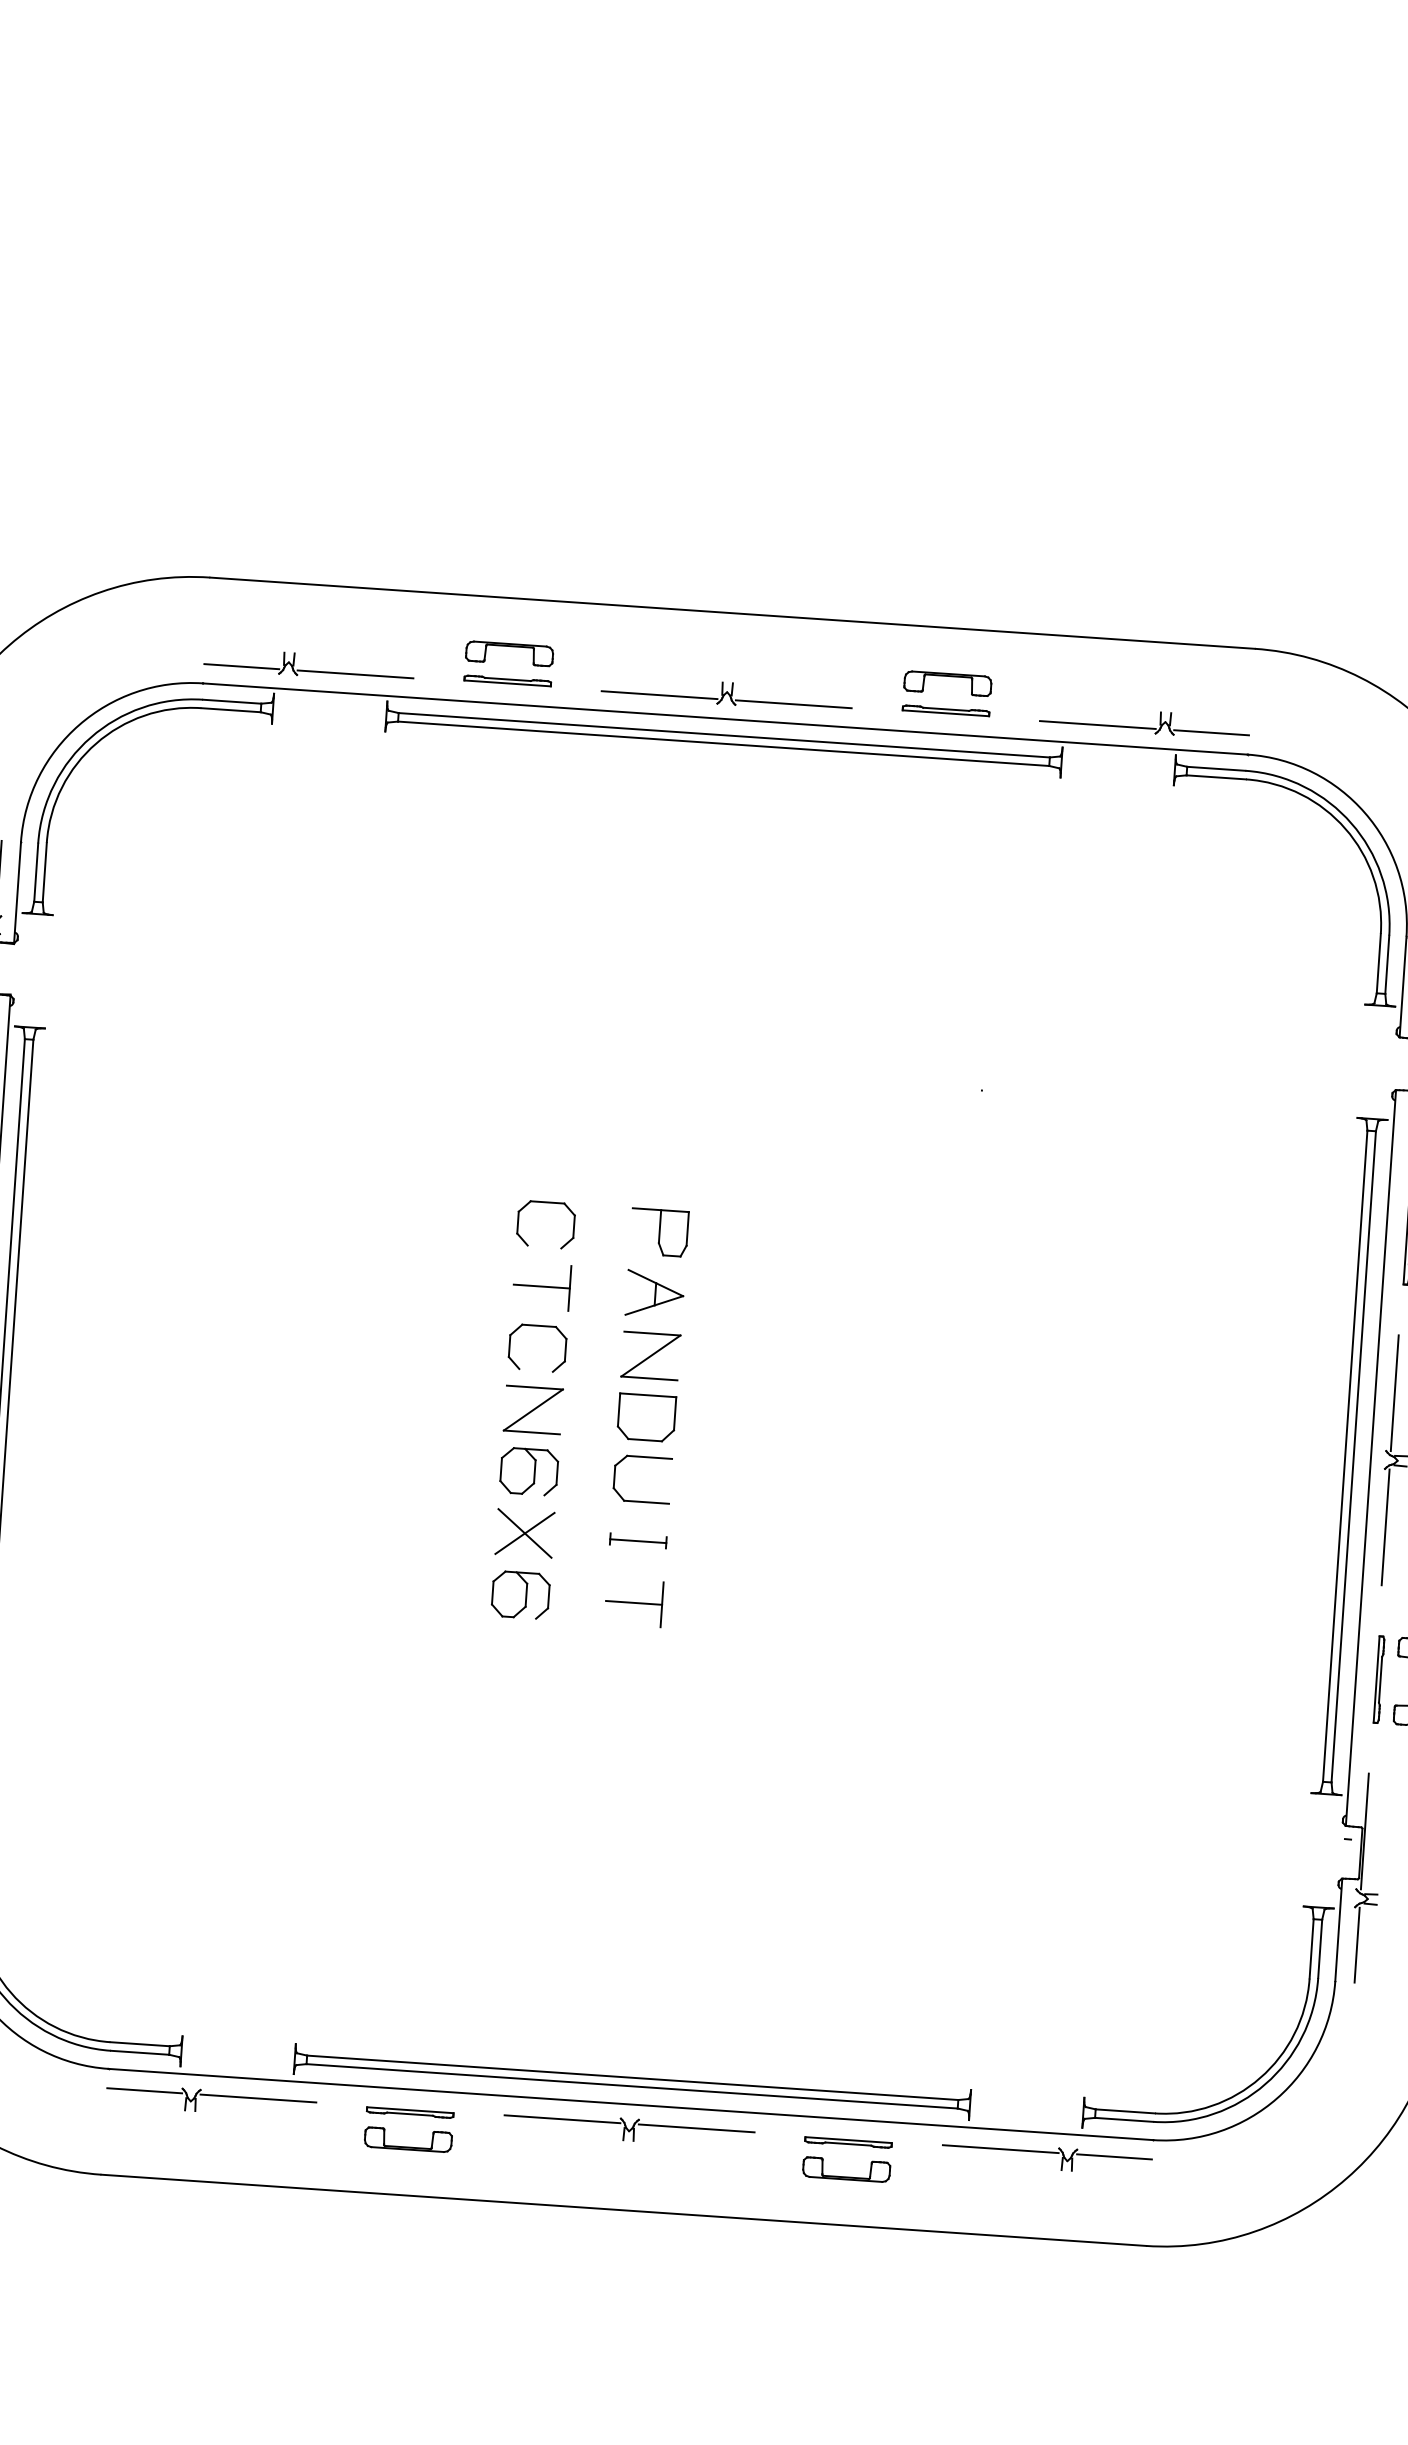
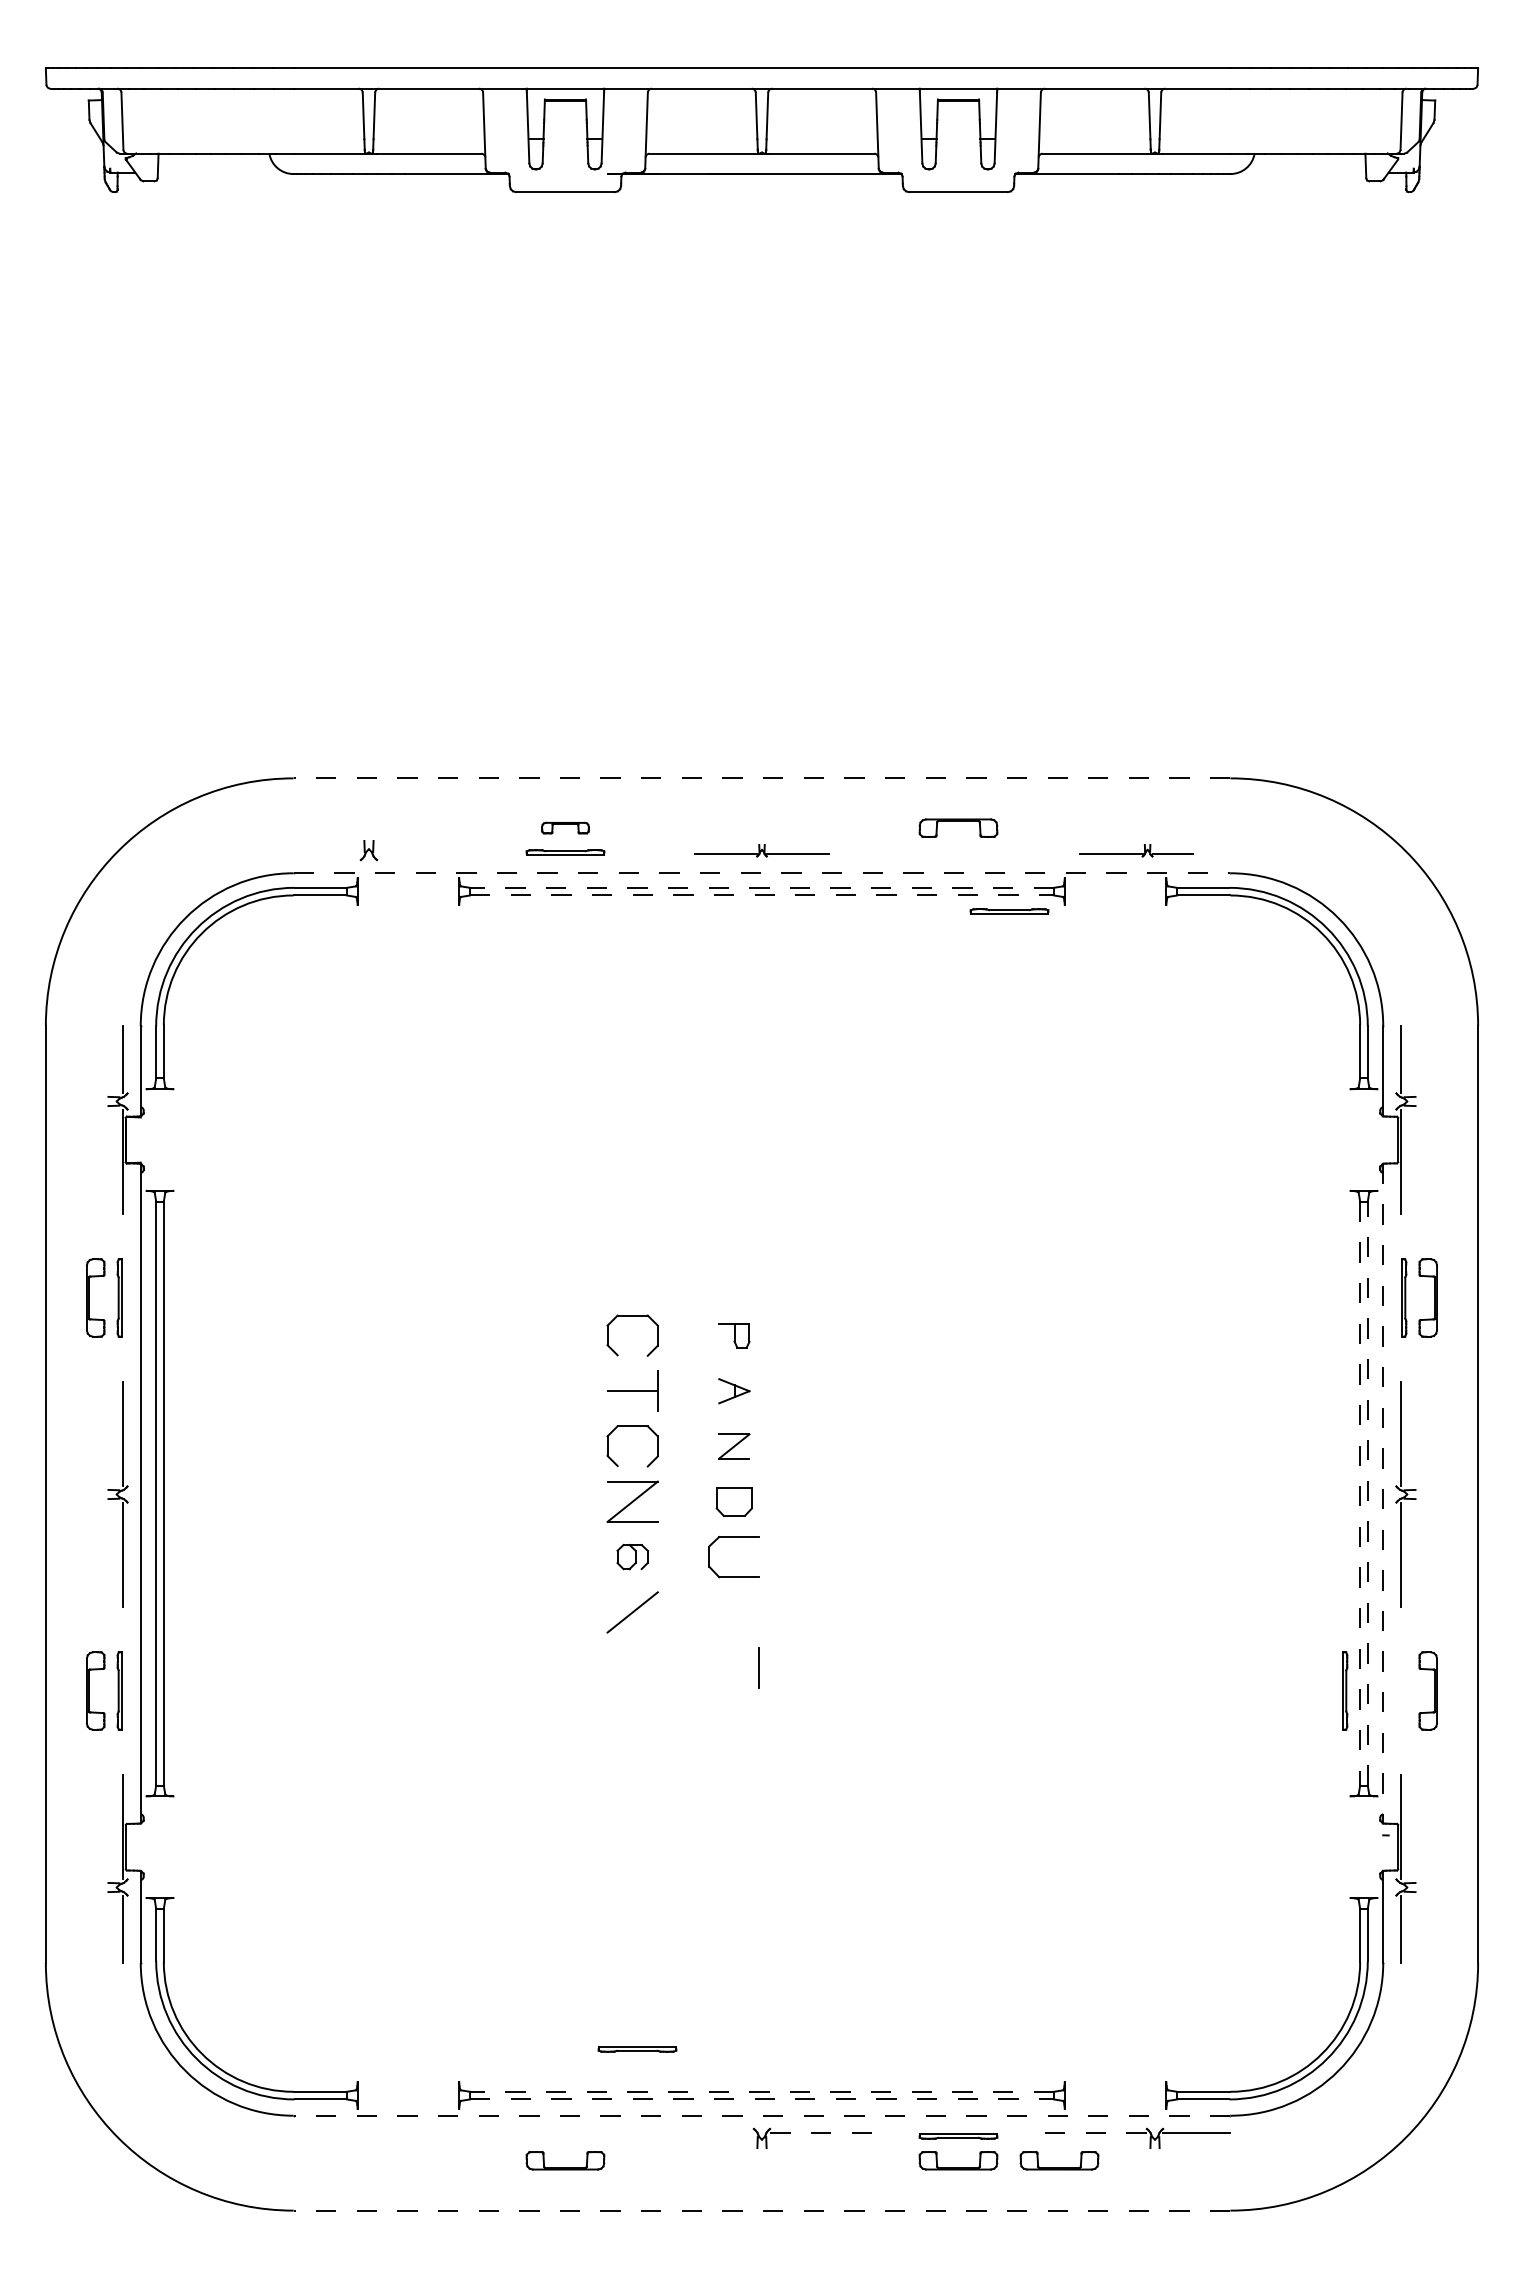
line: (732, 613) -> (761, 778), solid -> dashed
part: (509, 653) -> (565, 827), size x0.6
line: (241, 666) -> (326, 855), removed
line: (355, 673) -> (429, 855), removed
part: (726, 693) -> (761, 850), size x0.6
part: (946, 710) -> (1009, 911), moved
line: (725, 719) -> (762, 873), solid -> dashed
part: (1144, 722) -> (1136, 850), size x0.6
line: (724, 734) -> (762, 887), solid -> dashed
line: (724, 743) -> (762, 895), solid -> dashed
part: (659, 1232) -> (734, 1335), size x0.6
part: (655, 1294) -> (734, 1391), size x0.6
part: (651, 1356) -> (734, 1446), size x0.6
part: (646, 1417) -> (734, 1501), size x0.7
line: (1345, 1456) -> (1360, 1493), solid -> dashed
line: (1353, 1456) -> (1367, 1493), solid -> dashed
line: (1371, 1457) -> (1383, 1493), solid -> dashed
part: (529, 1471) -> (632, 1556), size x0.6
line: (524, 1533) -> (632, 1612), removed
part: (637, 1540) -> (733, 1611), removed
part: (520, 1594) -> (632, 1667), removed
line: (634, 1602) -> (734, 1667), removed
part: (1379, 1679) -> (1345, 1690), moved
line: (633, 2077) -> (762, 2091), solid -> dashed
line: (632, 2086) -> (762, 2099), solid -> dashed
part: (211, 2100) -> (387, 2137), removed
line: (630, 2104) -> (761, 2115), solid -> dashed
part: (410, 2112) -> (637, 2049), moved
line: (562, 2119) -> (701, 2133), removed
line: (697, 2128) -> (822, 2133), solid -> dashed
line: (1000, 2149) -> (1094, 2133), solid -> dashed
part: (958, 2184) -> (1059, 2167), added
line: (623, 2210) -> (761, 2210), solid -> dashed

